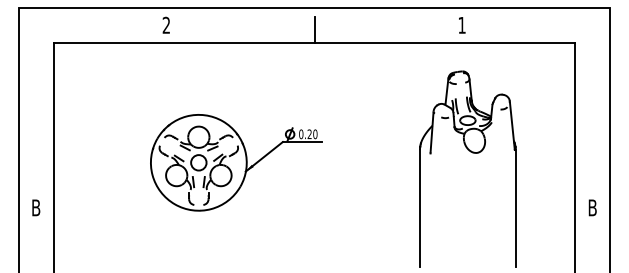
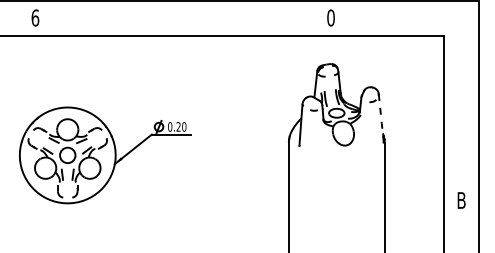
text: (166, 24) -> (35, 17), 2 -> 6
text: (461, 24) -> (330, 17), 1 -> 0
line: (314, 29) -> (183, 22), removed
line: (512, 125) -> (381, 118), solid -> dashed

